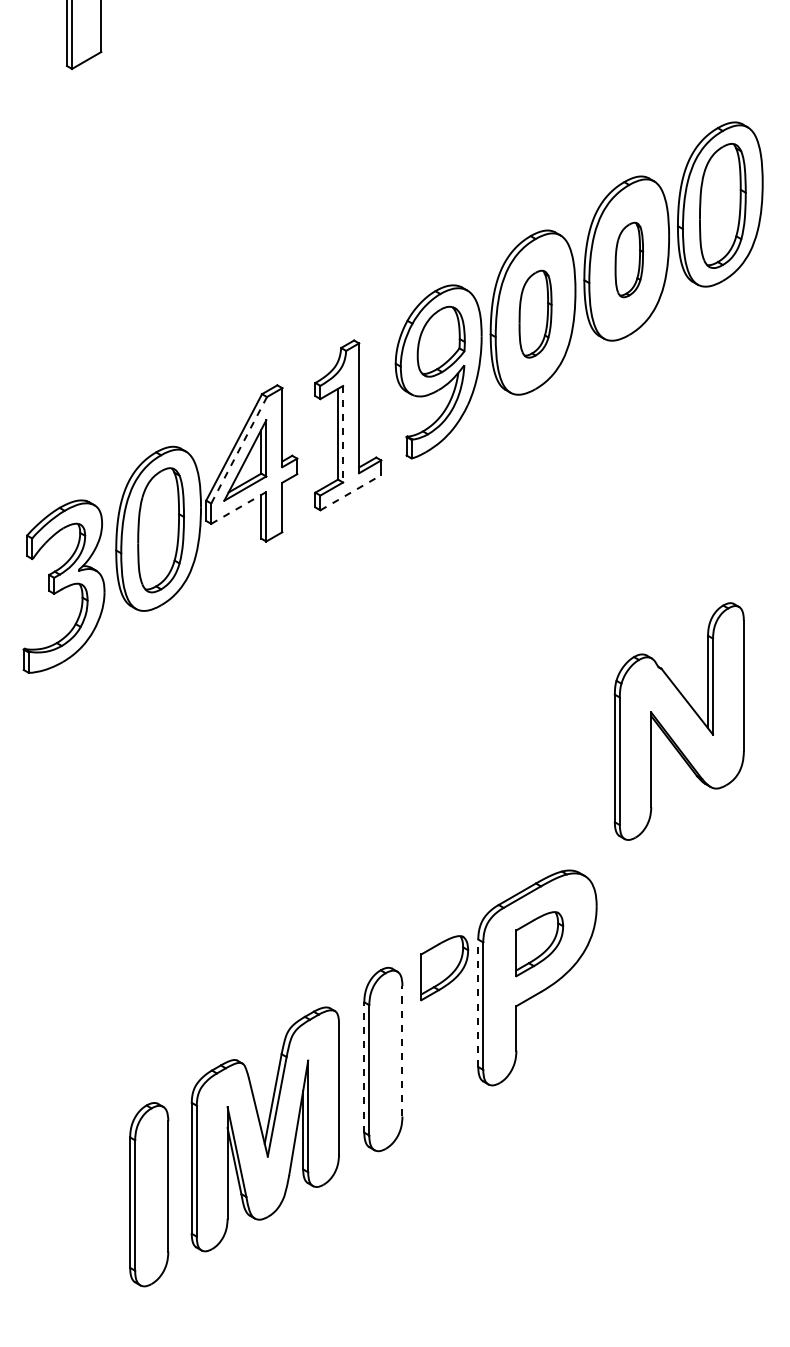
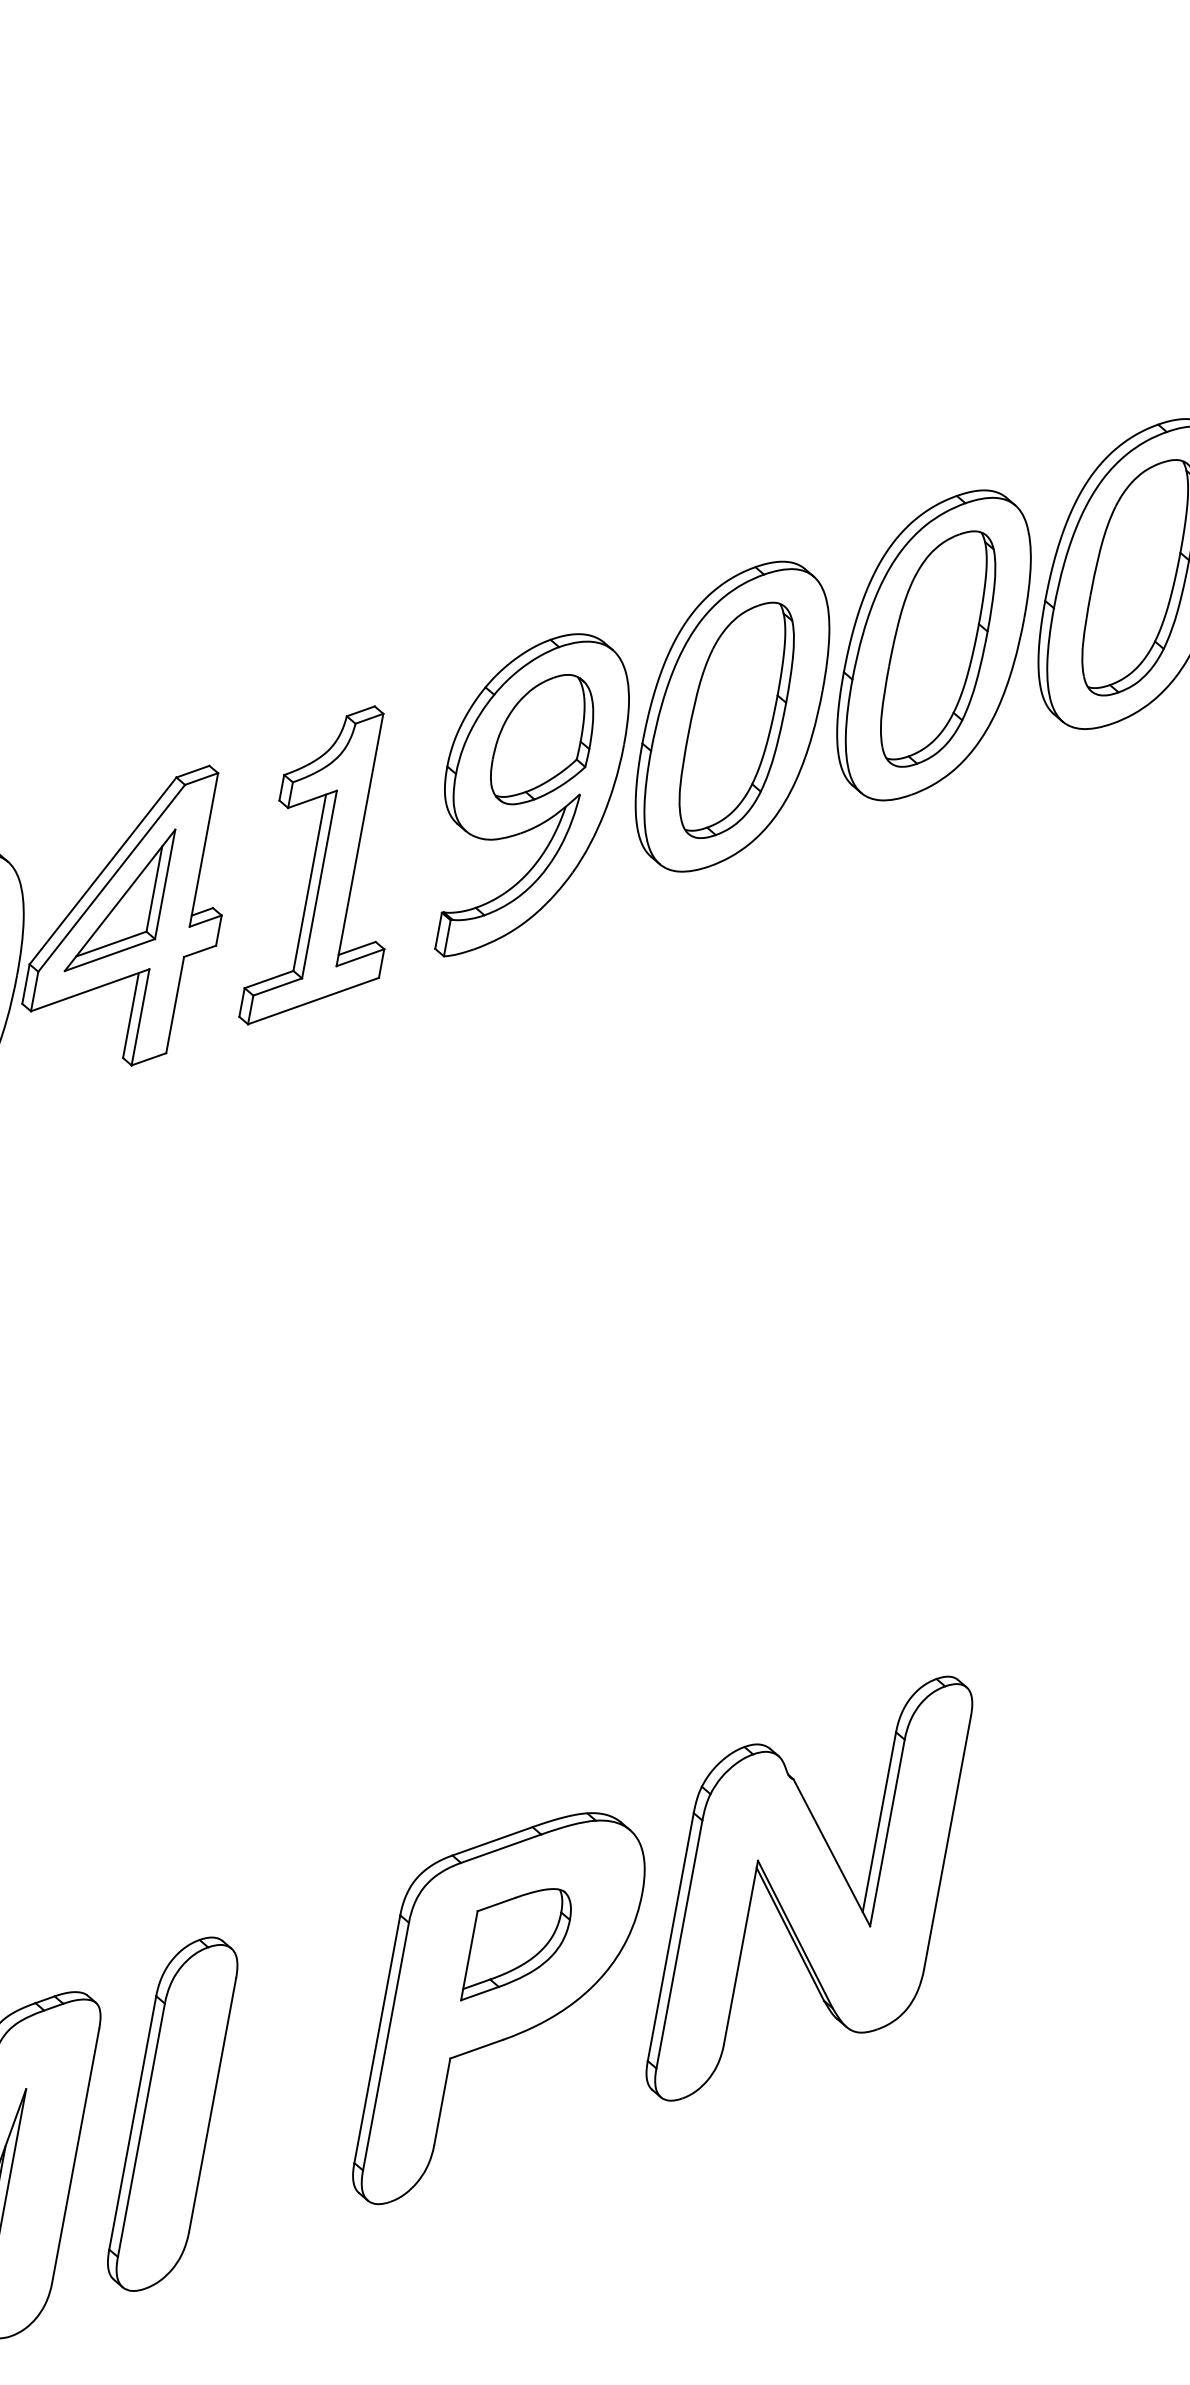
part: (629, 259) -> (939, 648), size x1.67
part: (535, 314) -> (736, 721), size x1.43
line: (343, 434) -> (320, 885), dashed -> solid
line: (238, 450) -> (110, 878), dashed -> solid
line: (351, 492) -> (314, 1000), dashed -> solid
line: (238, 507) -> (89, 989), dashed -> solid
part: (678, 721) -> (807, 1888), moved
part: (444, 968) -> (324, 1959), removed
line: (478, 1003) -> (377, 2039), dashed -> solid
line: (402, 1050) -> (213, 2103), dashed -> solid
line: (364, 1067) -> (133, 2122), dashed -> solid

